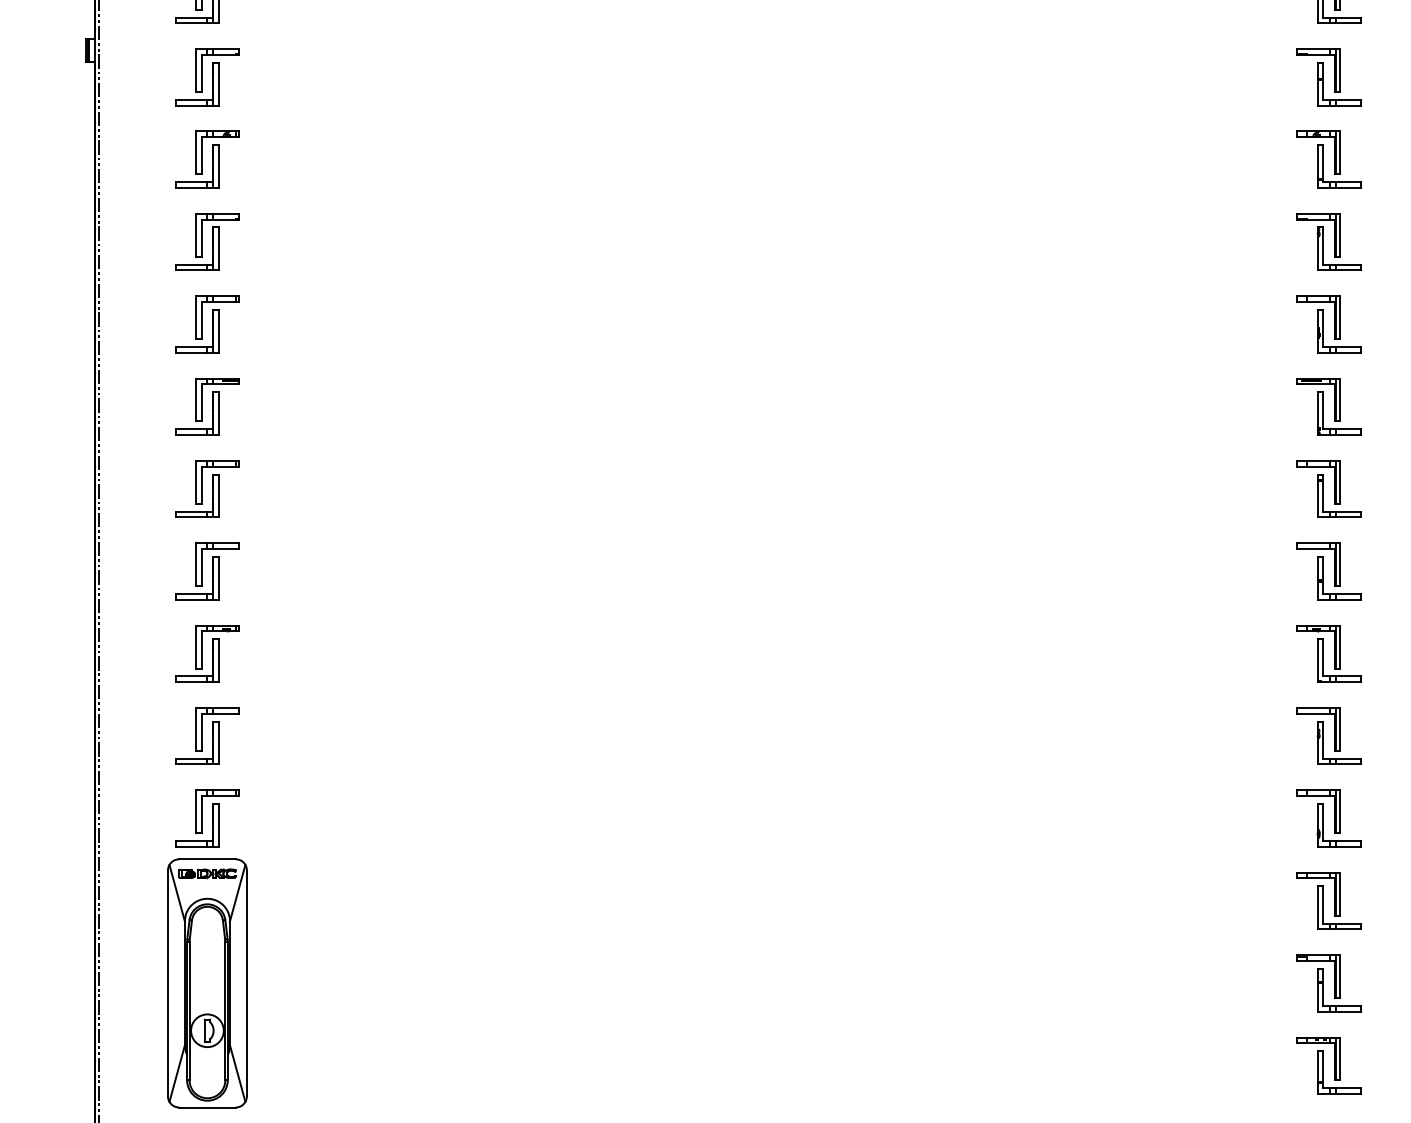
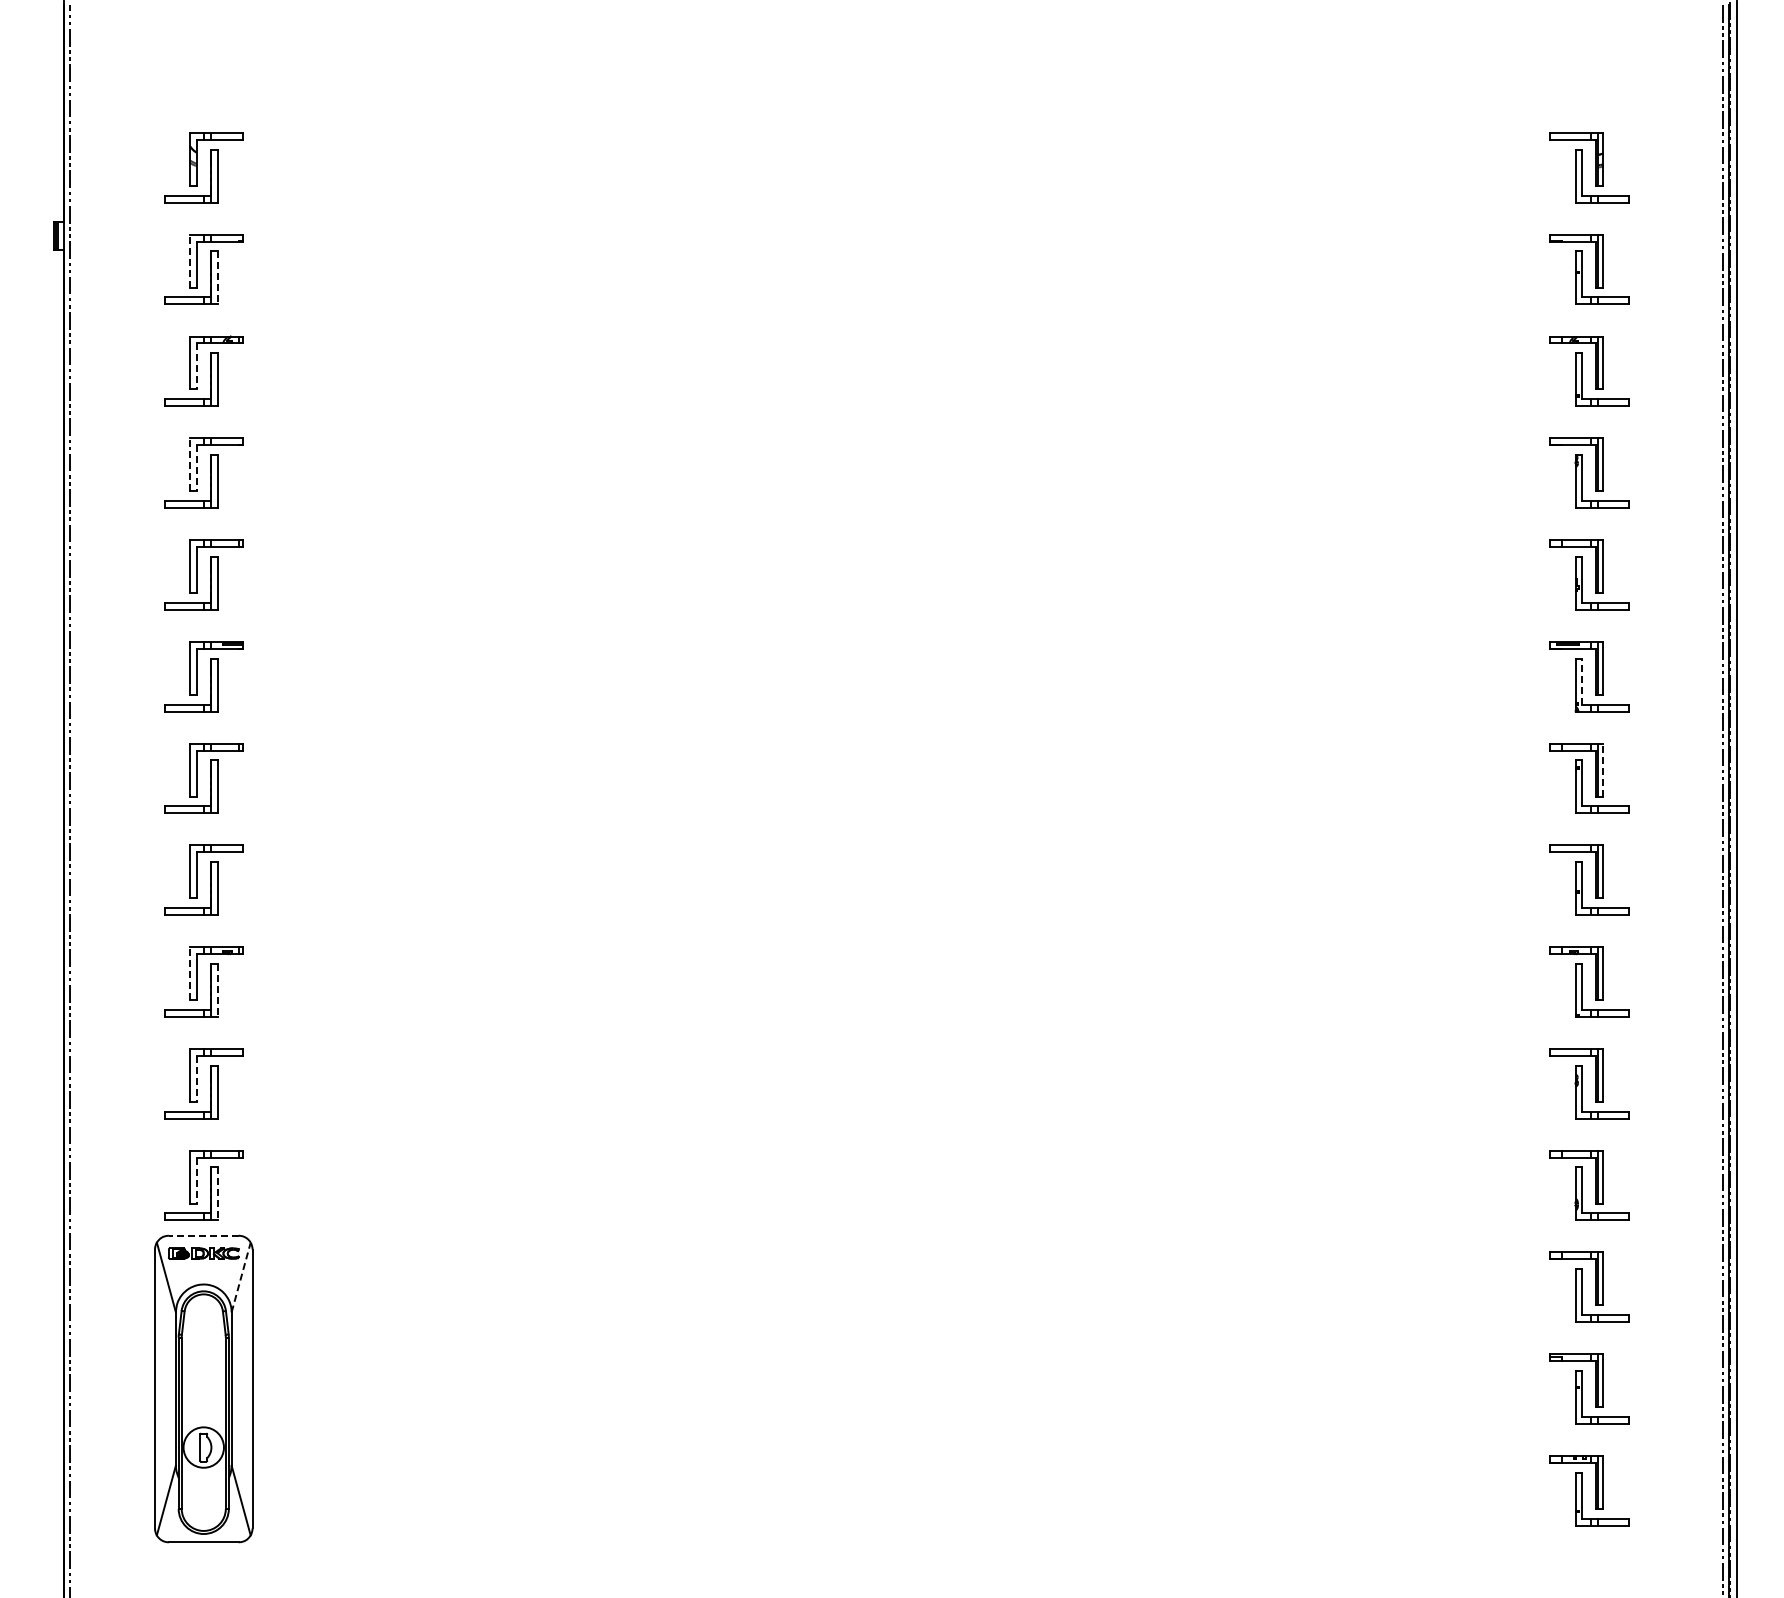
line: (195, 69) -> (189, 260), solid -> dashed
line: (218, 84) -> (217, 278), solid -> dashed
line: (201, 155) -> (196, 366), solid -> dashed
line: (195, 235) -> (189, 464), solid -> dashed
line: (201, 238) -> (196, 468), solid -> dashed
line: (1323, 410) -> (1582, 681), solid -> dashed
line: (1340, 481) -> (1603, 769), solid -> dashed
line: (195, 647) -> (189, 973), solid -> dashed
line: (218, 660) -> (217, 990), solid -> dashed
line: (201, 732) -> (196, 1079), solid -> dashed
line: (201, 815) -> (196, 1181), solid -> dashed
line: (218, 825) -> (217, 1194), solid -> dashed
line: (207, 859) -> (203, 1235), solid -> dashed
line: (237, 893) -> (241, 1277), solid -> dashed

